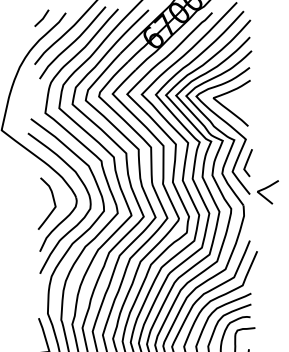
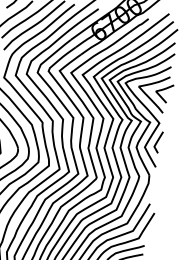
curve: (265, 189) -> (162, 90), moved

